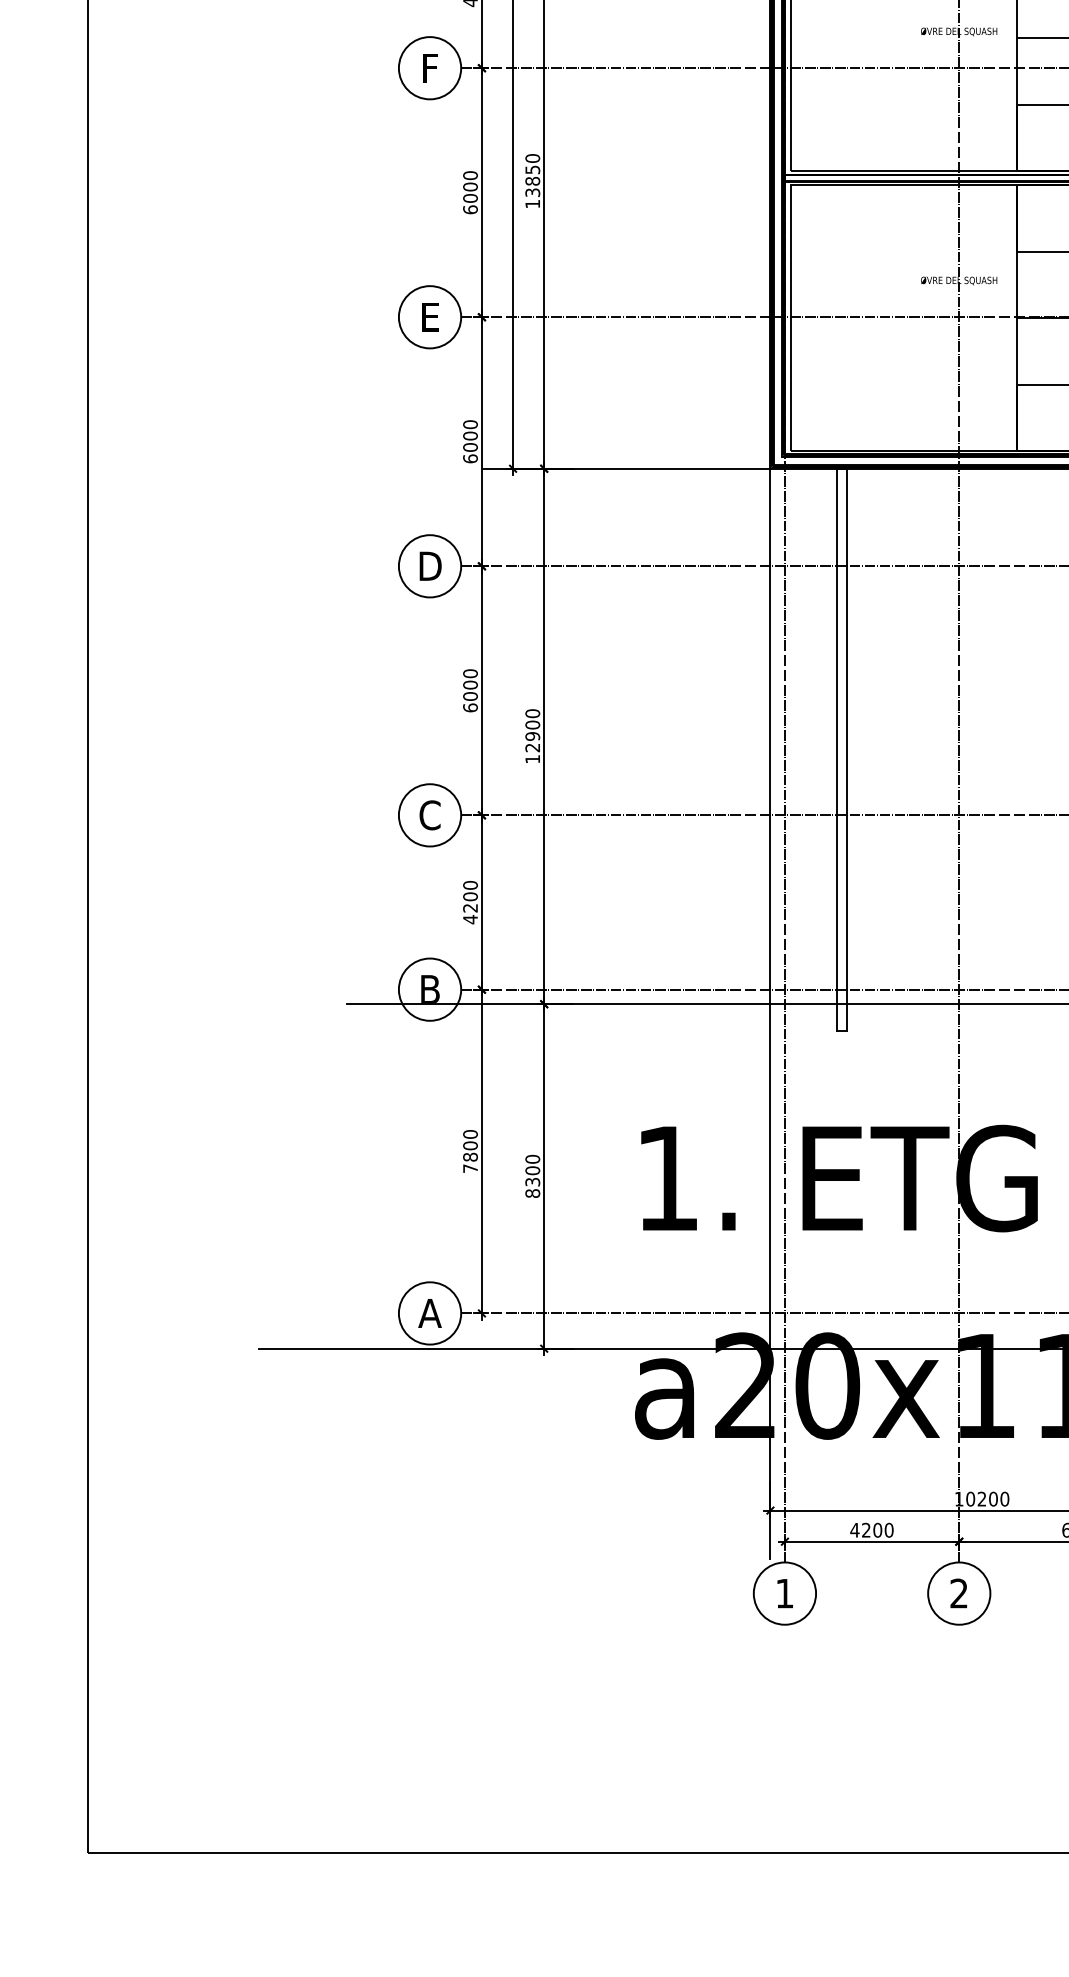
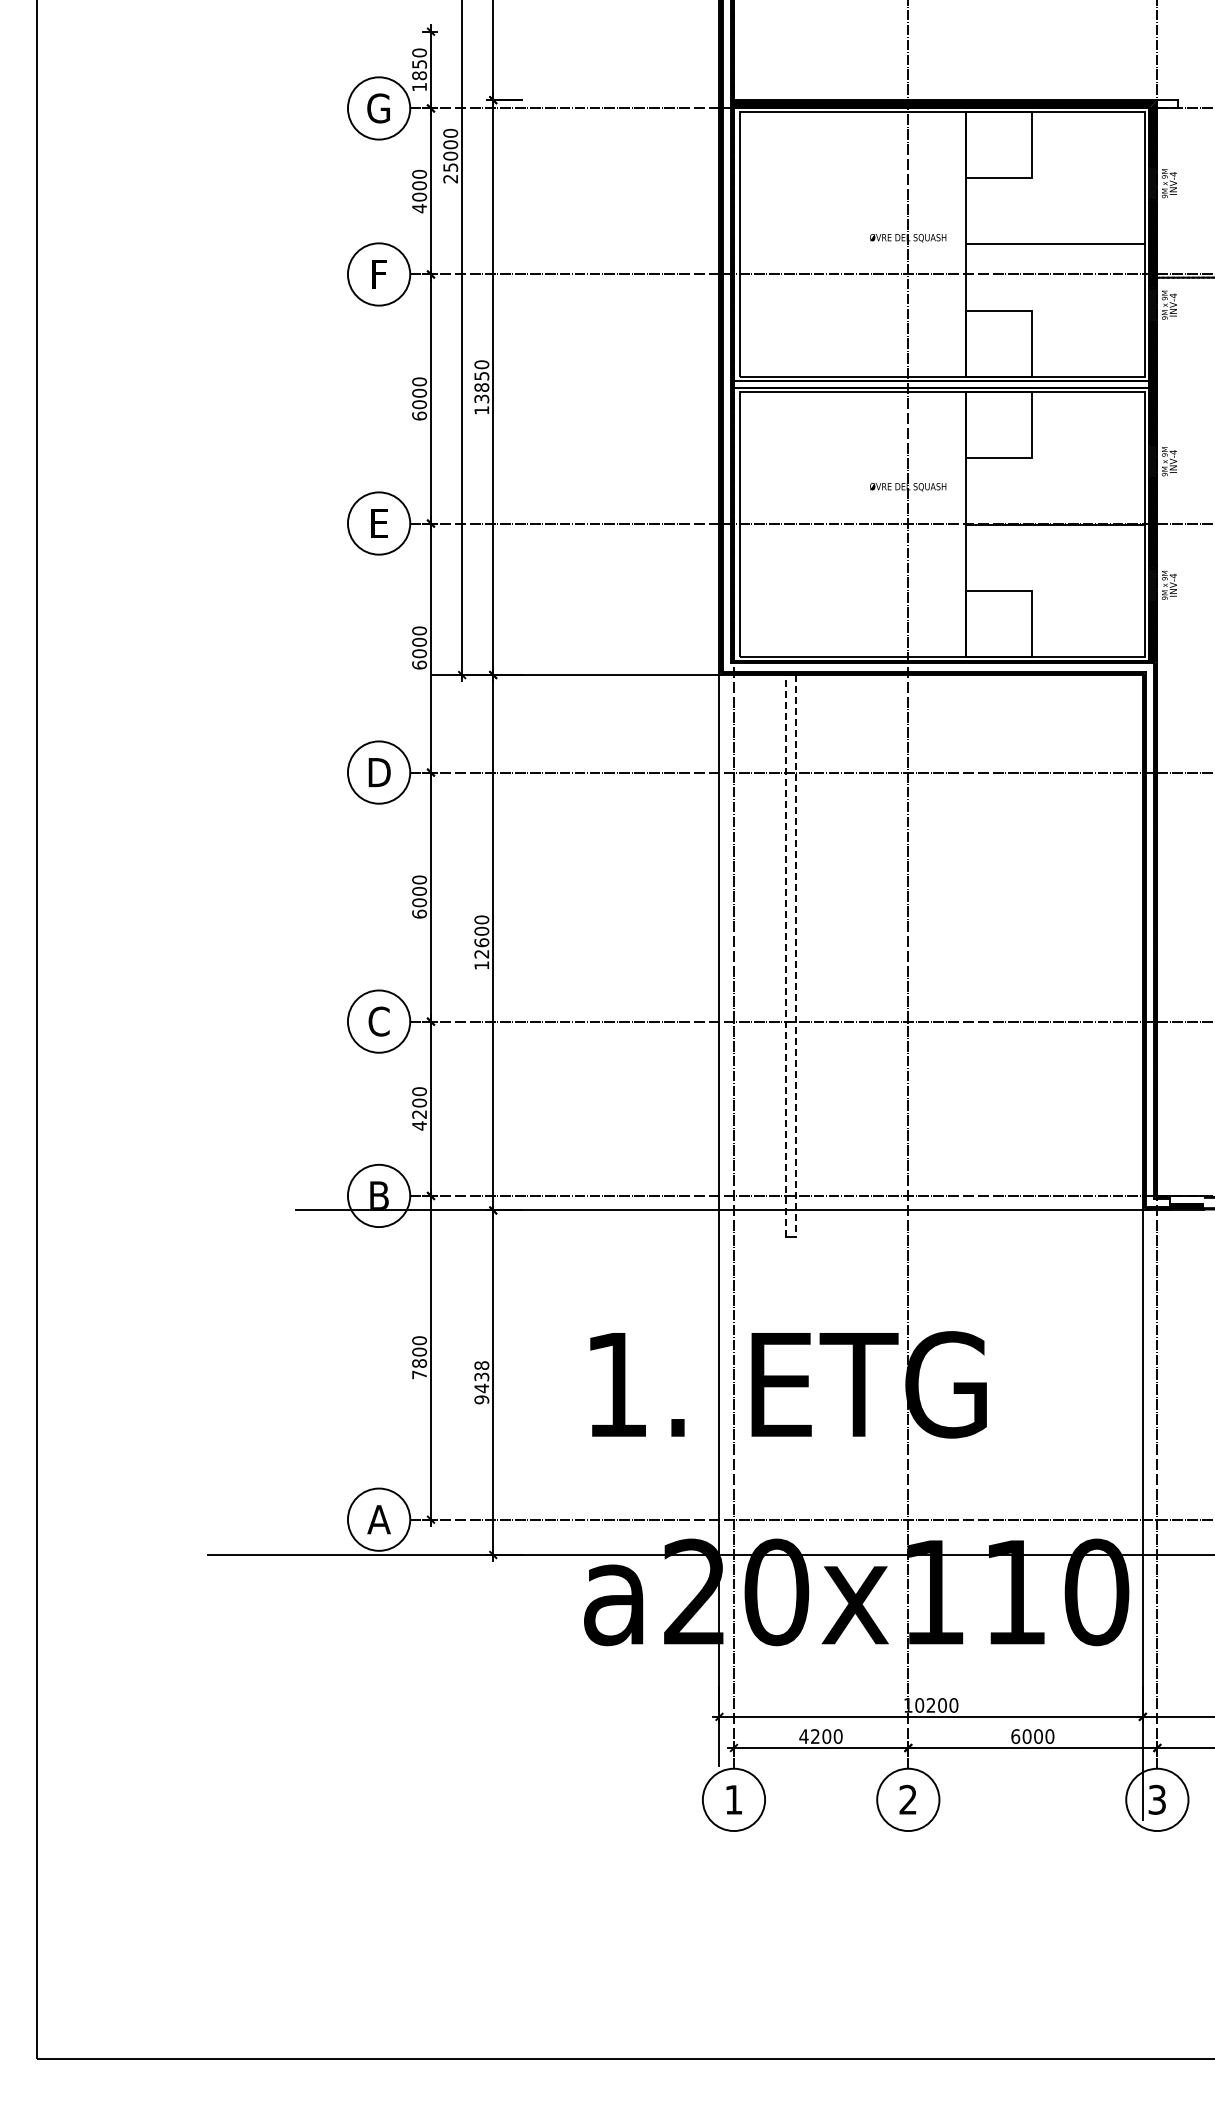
text: (532, 736) -> (481, 942), 12900 -> 12600
line: (836, 749) -> (785, 955), solid -> dashed
line: (847, 750) -> (796, 956), solid -> dashed
text: (532, 1176) -> (481, 1382), 8300 -> 9438

